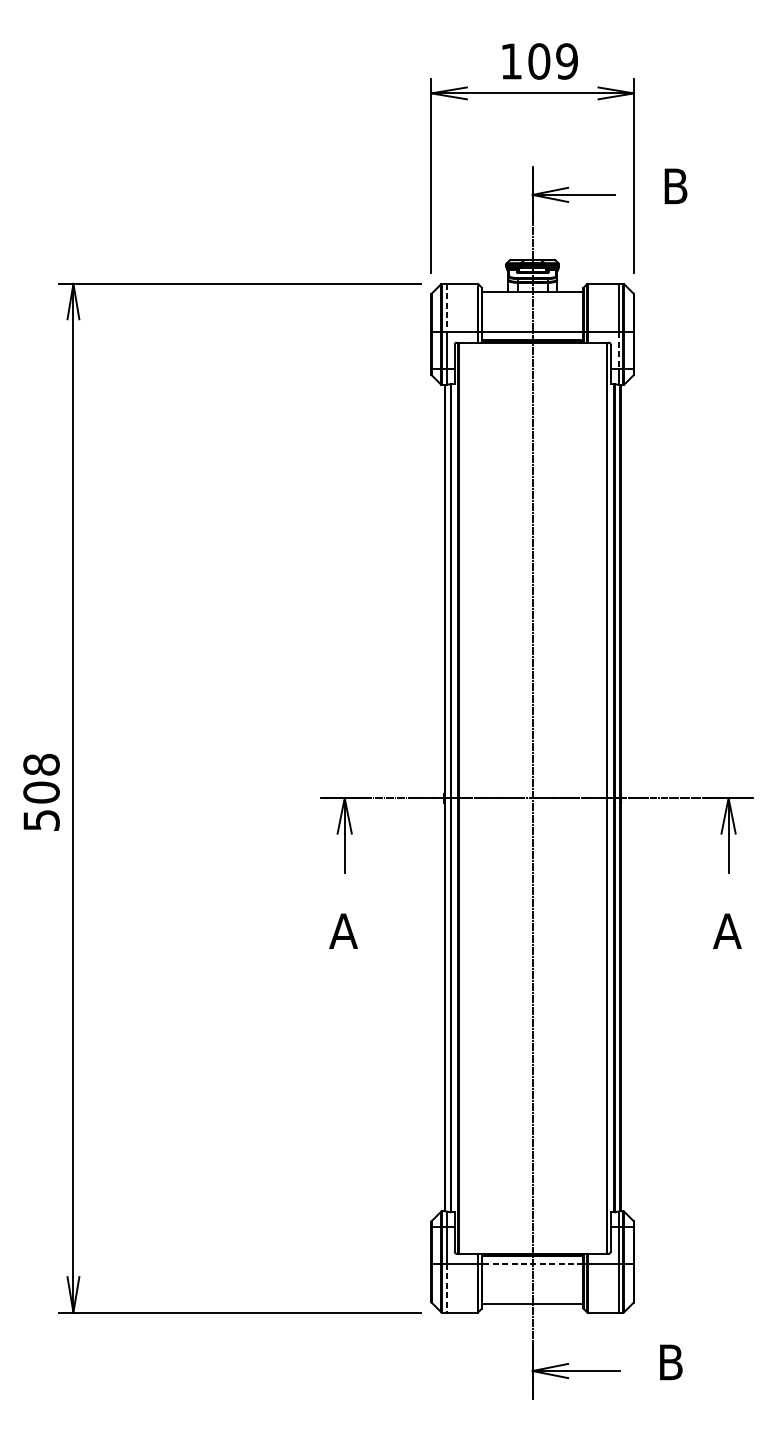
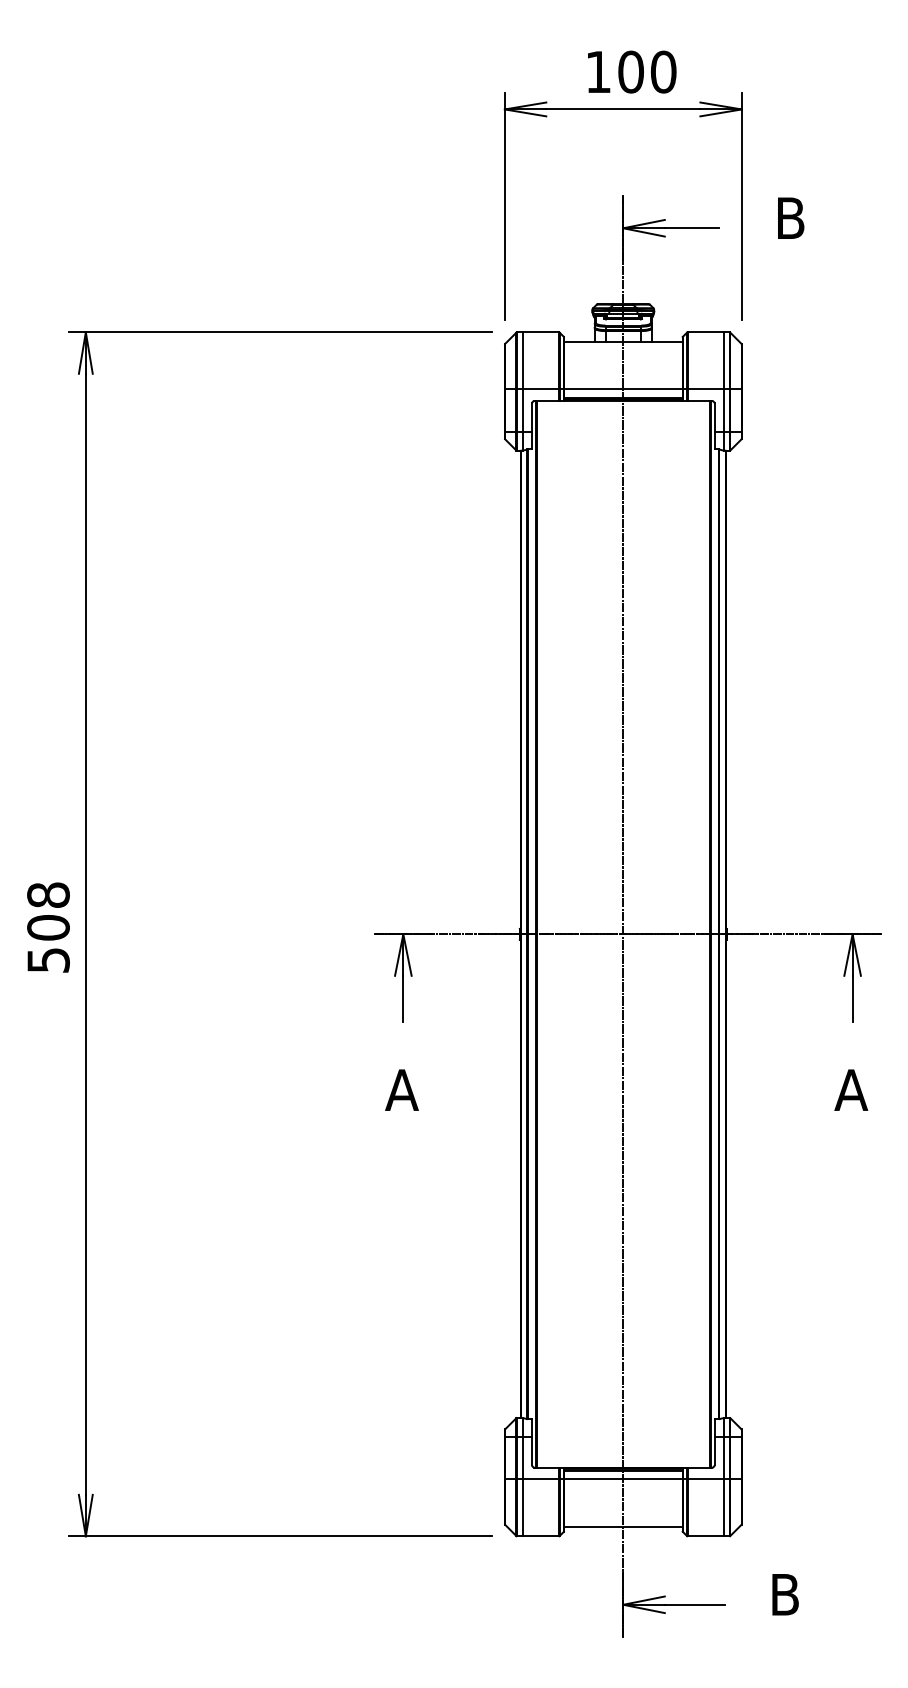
text: (566, 60) -> (663, 71), 109 -> 100
line: (446, 308) -> (522, 361), dashed -> solid
line: (619, 351) -> (724, 411), dashed -> solid
line: (531, 1263) -> (622, 1479), dashed -> solid
line: (446, 1288) -> (522, 1508), dashed -> solid

